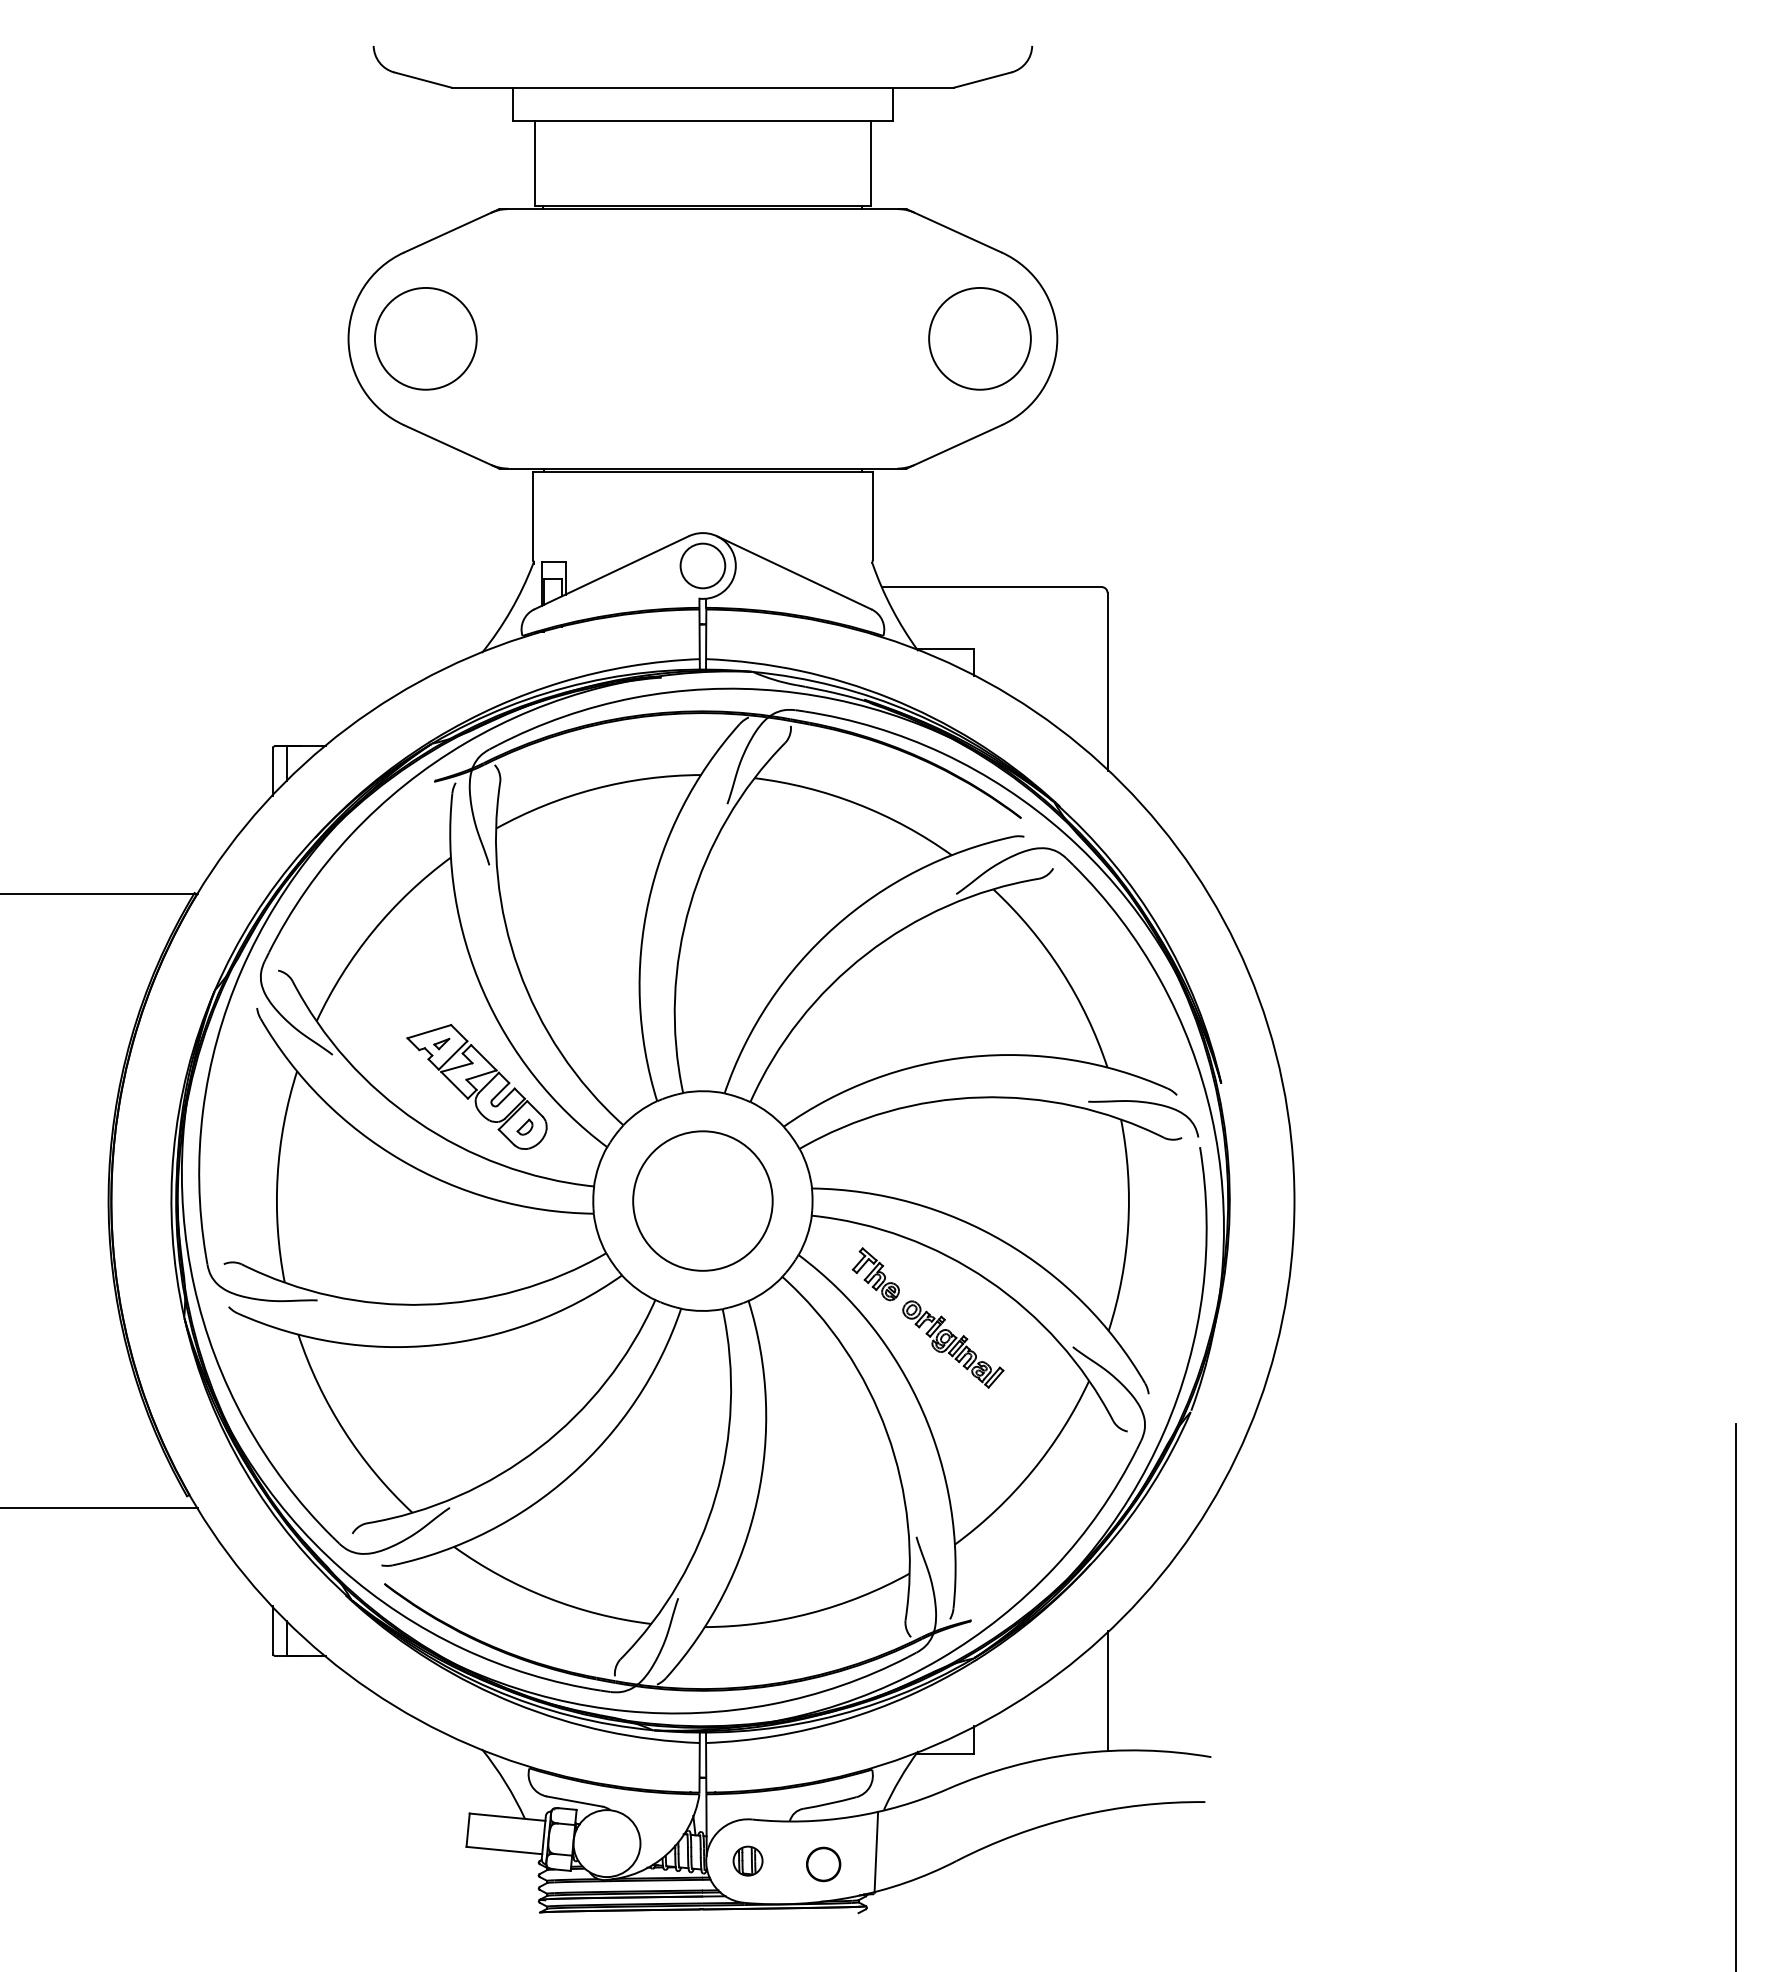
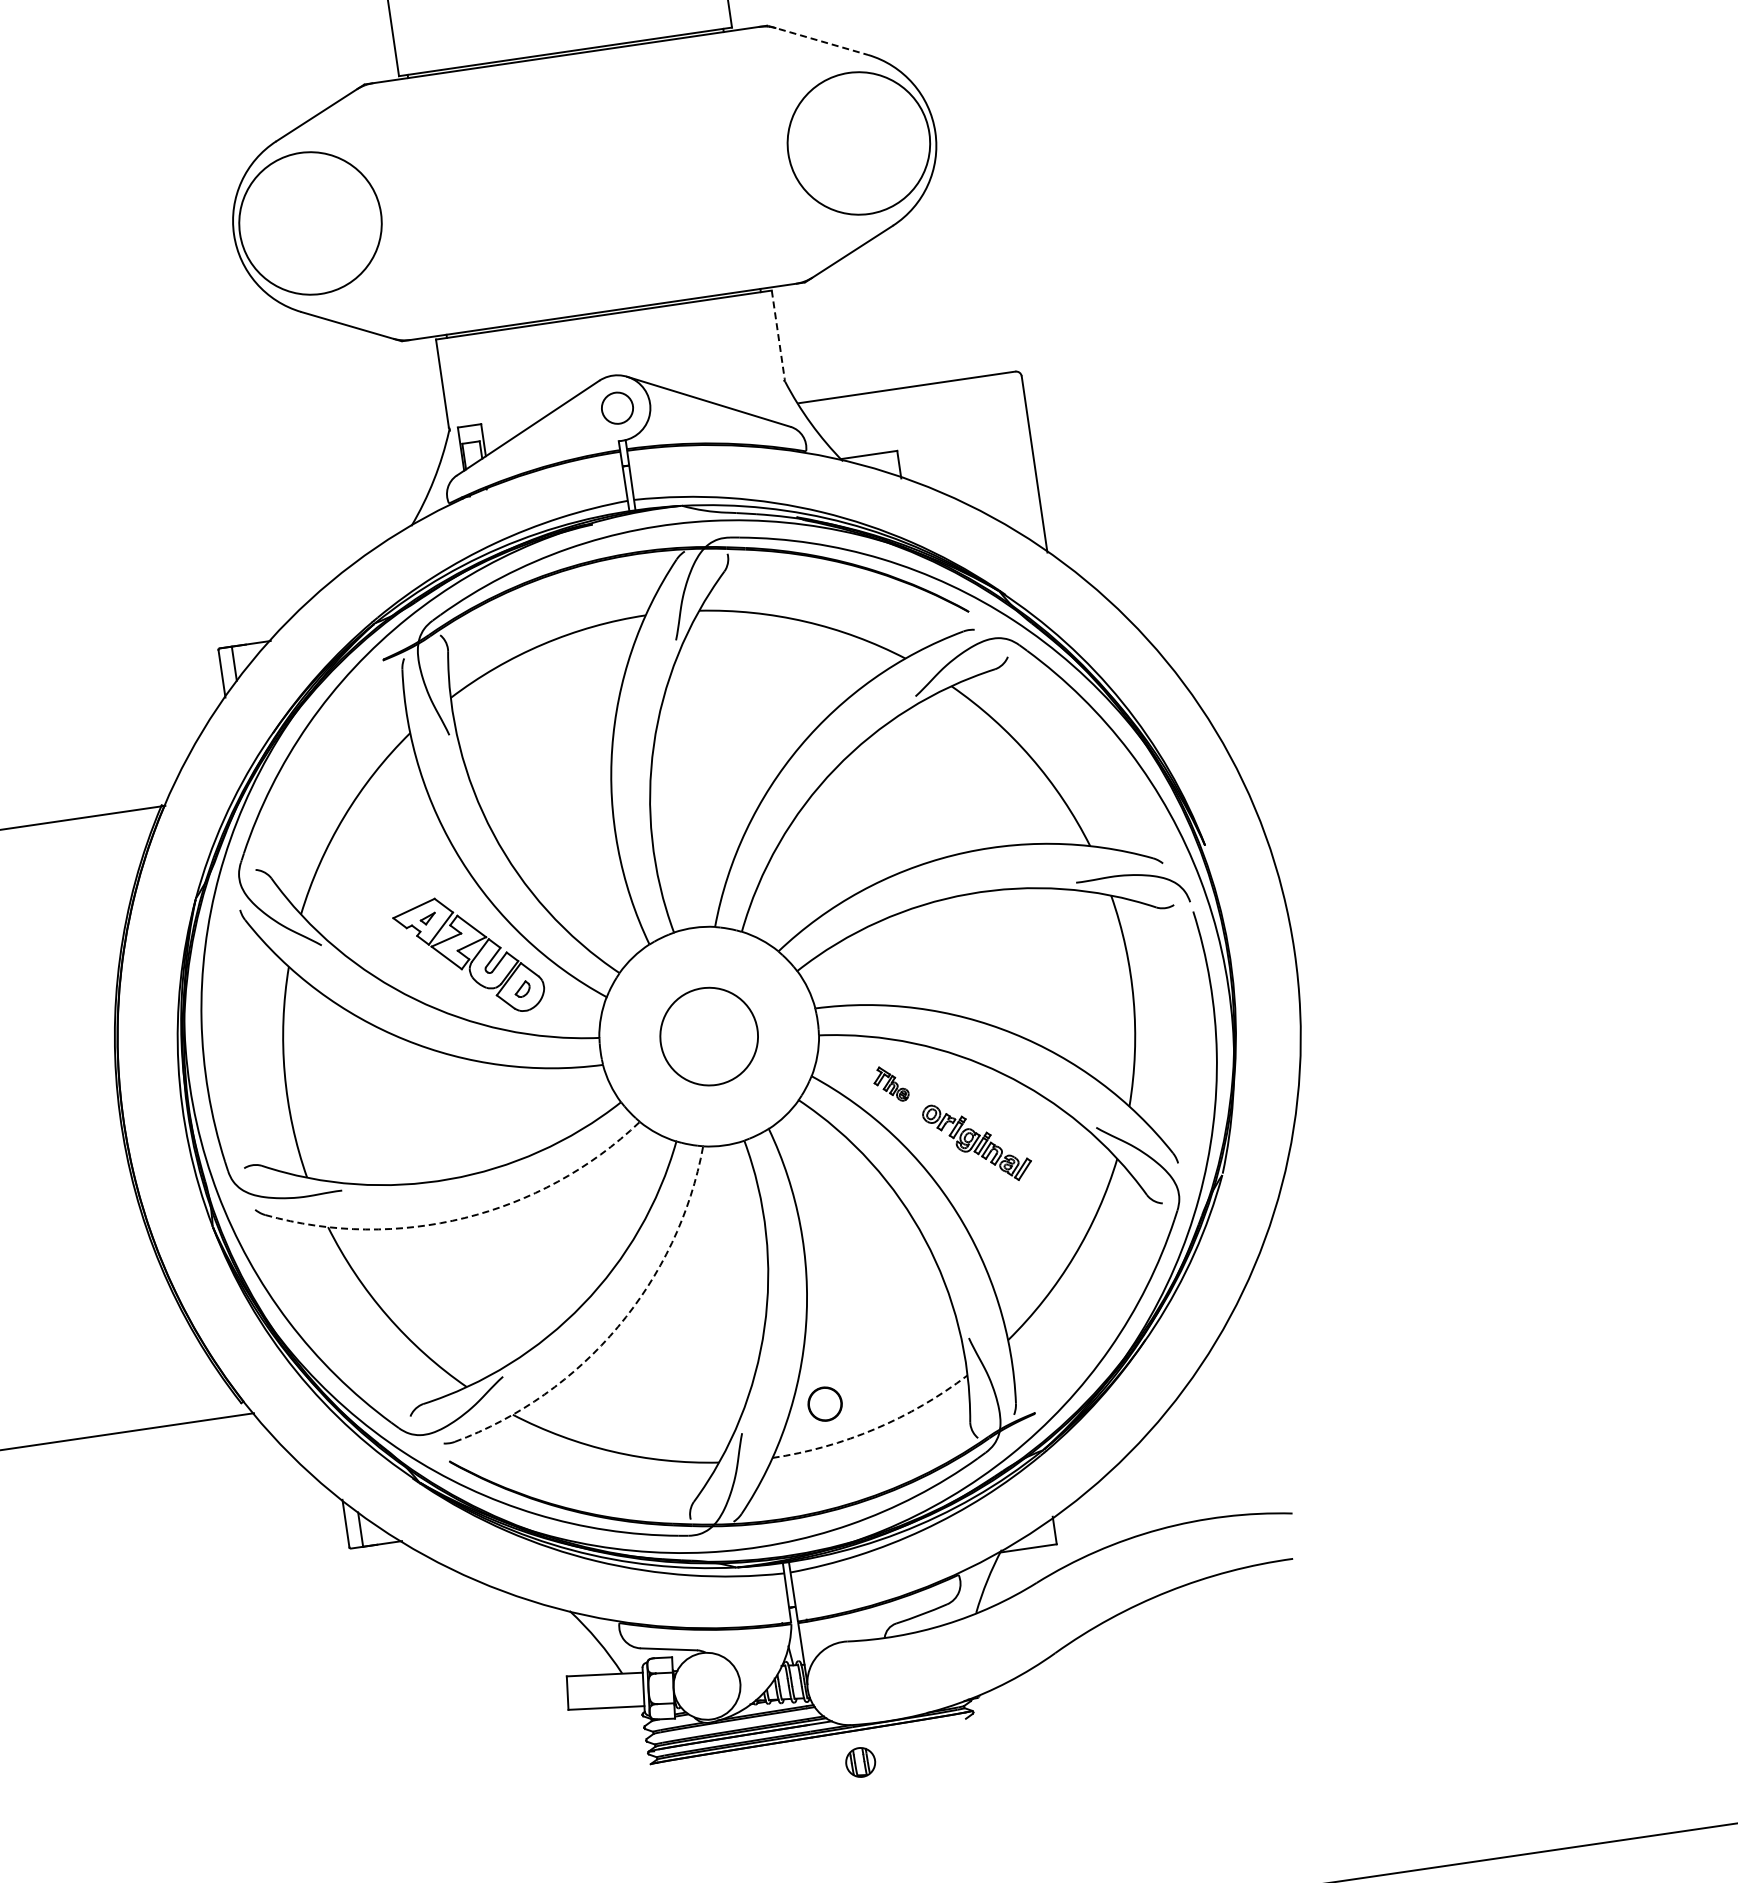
line: (954, 231) -> (818, 40), solid -> dashed
circle: (425, 338) -> (310, 223), size x1.4
circle: (979, 338) -> (858, 143), size x1.4
line: (872, 516) -> (778, 334), solid -> dashed
circle: (702, 565) -> (617, 407), size x0.7
circle: (702, 1200) -> (708, 1036), size x0.7
part: (875, 1274) -> (890, 1084), size x0.7
arc: (435, 1345) -> (465, 1218), solid -> dashed
arc: (570, 1475) -> (617, 1327), solid -> dashed
arc: (810, 1613) -> (875, 1429), solid -> dashed
line: (1107, 1691) -> (1180, 1463), removed
line: (876, 1851) -> (974, 1655), removed
part: (747, 1860) -> (860, 1761), moved
part: (823, 1864) -> (825, 1404), moved

